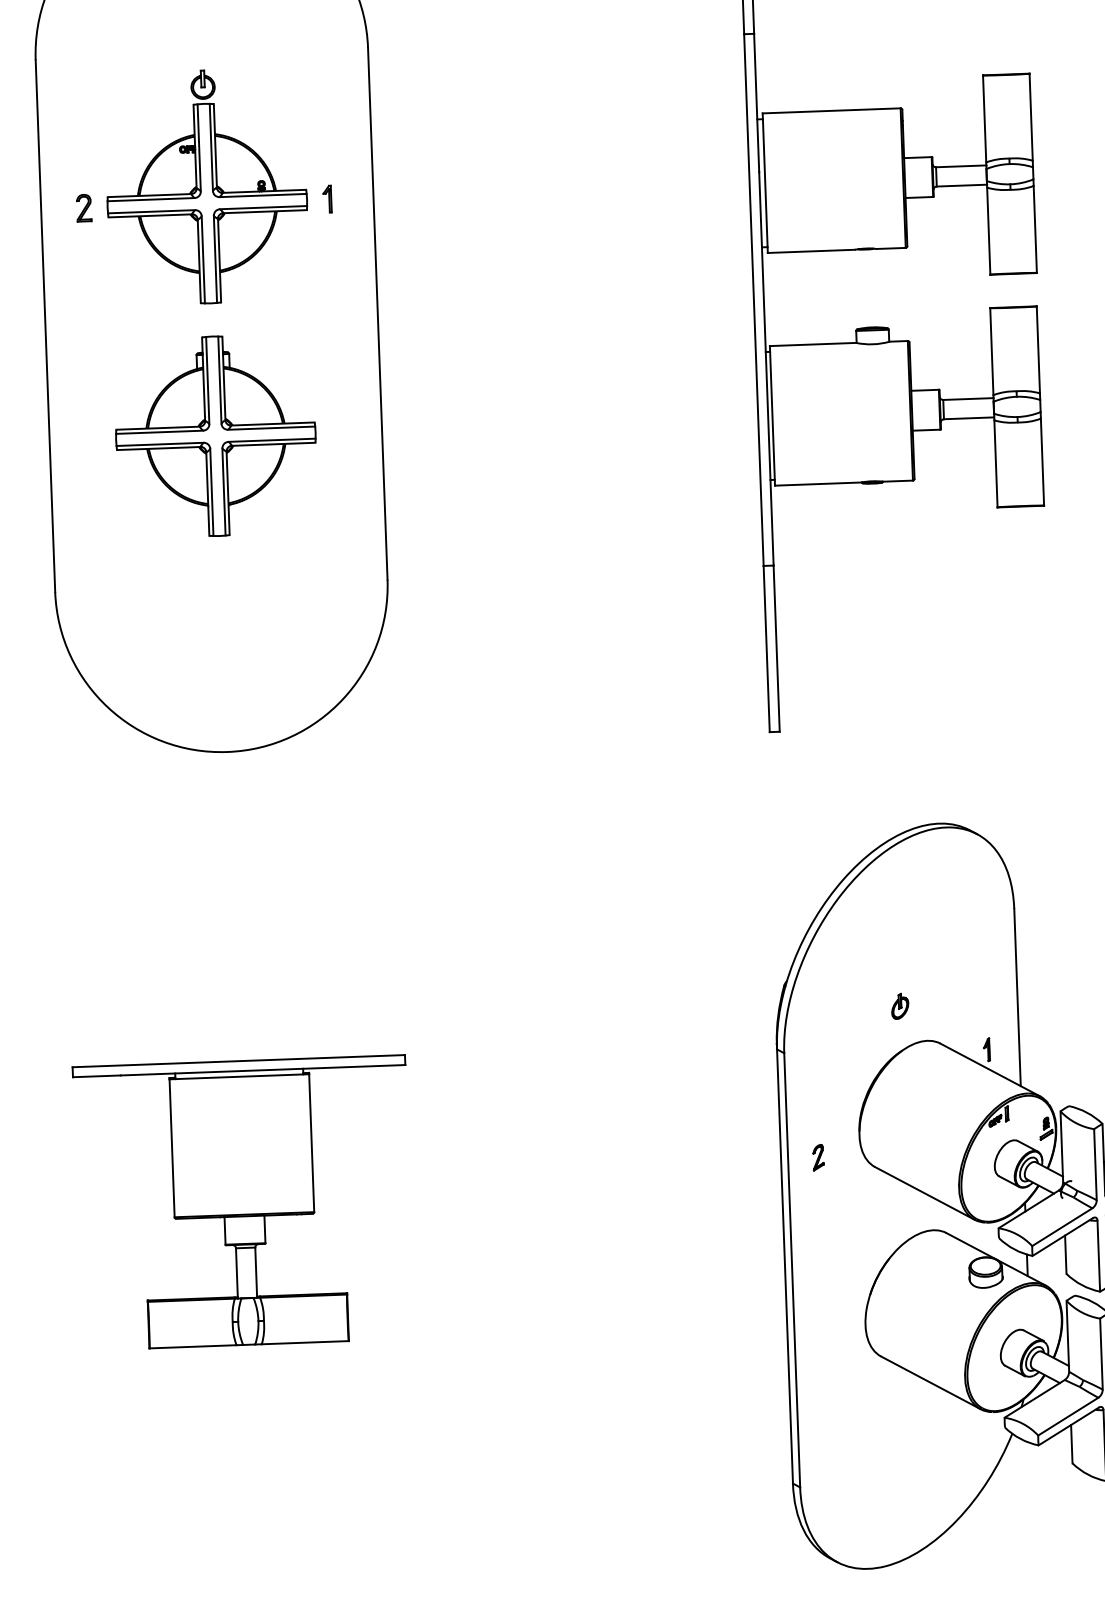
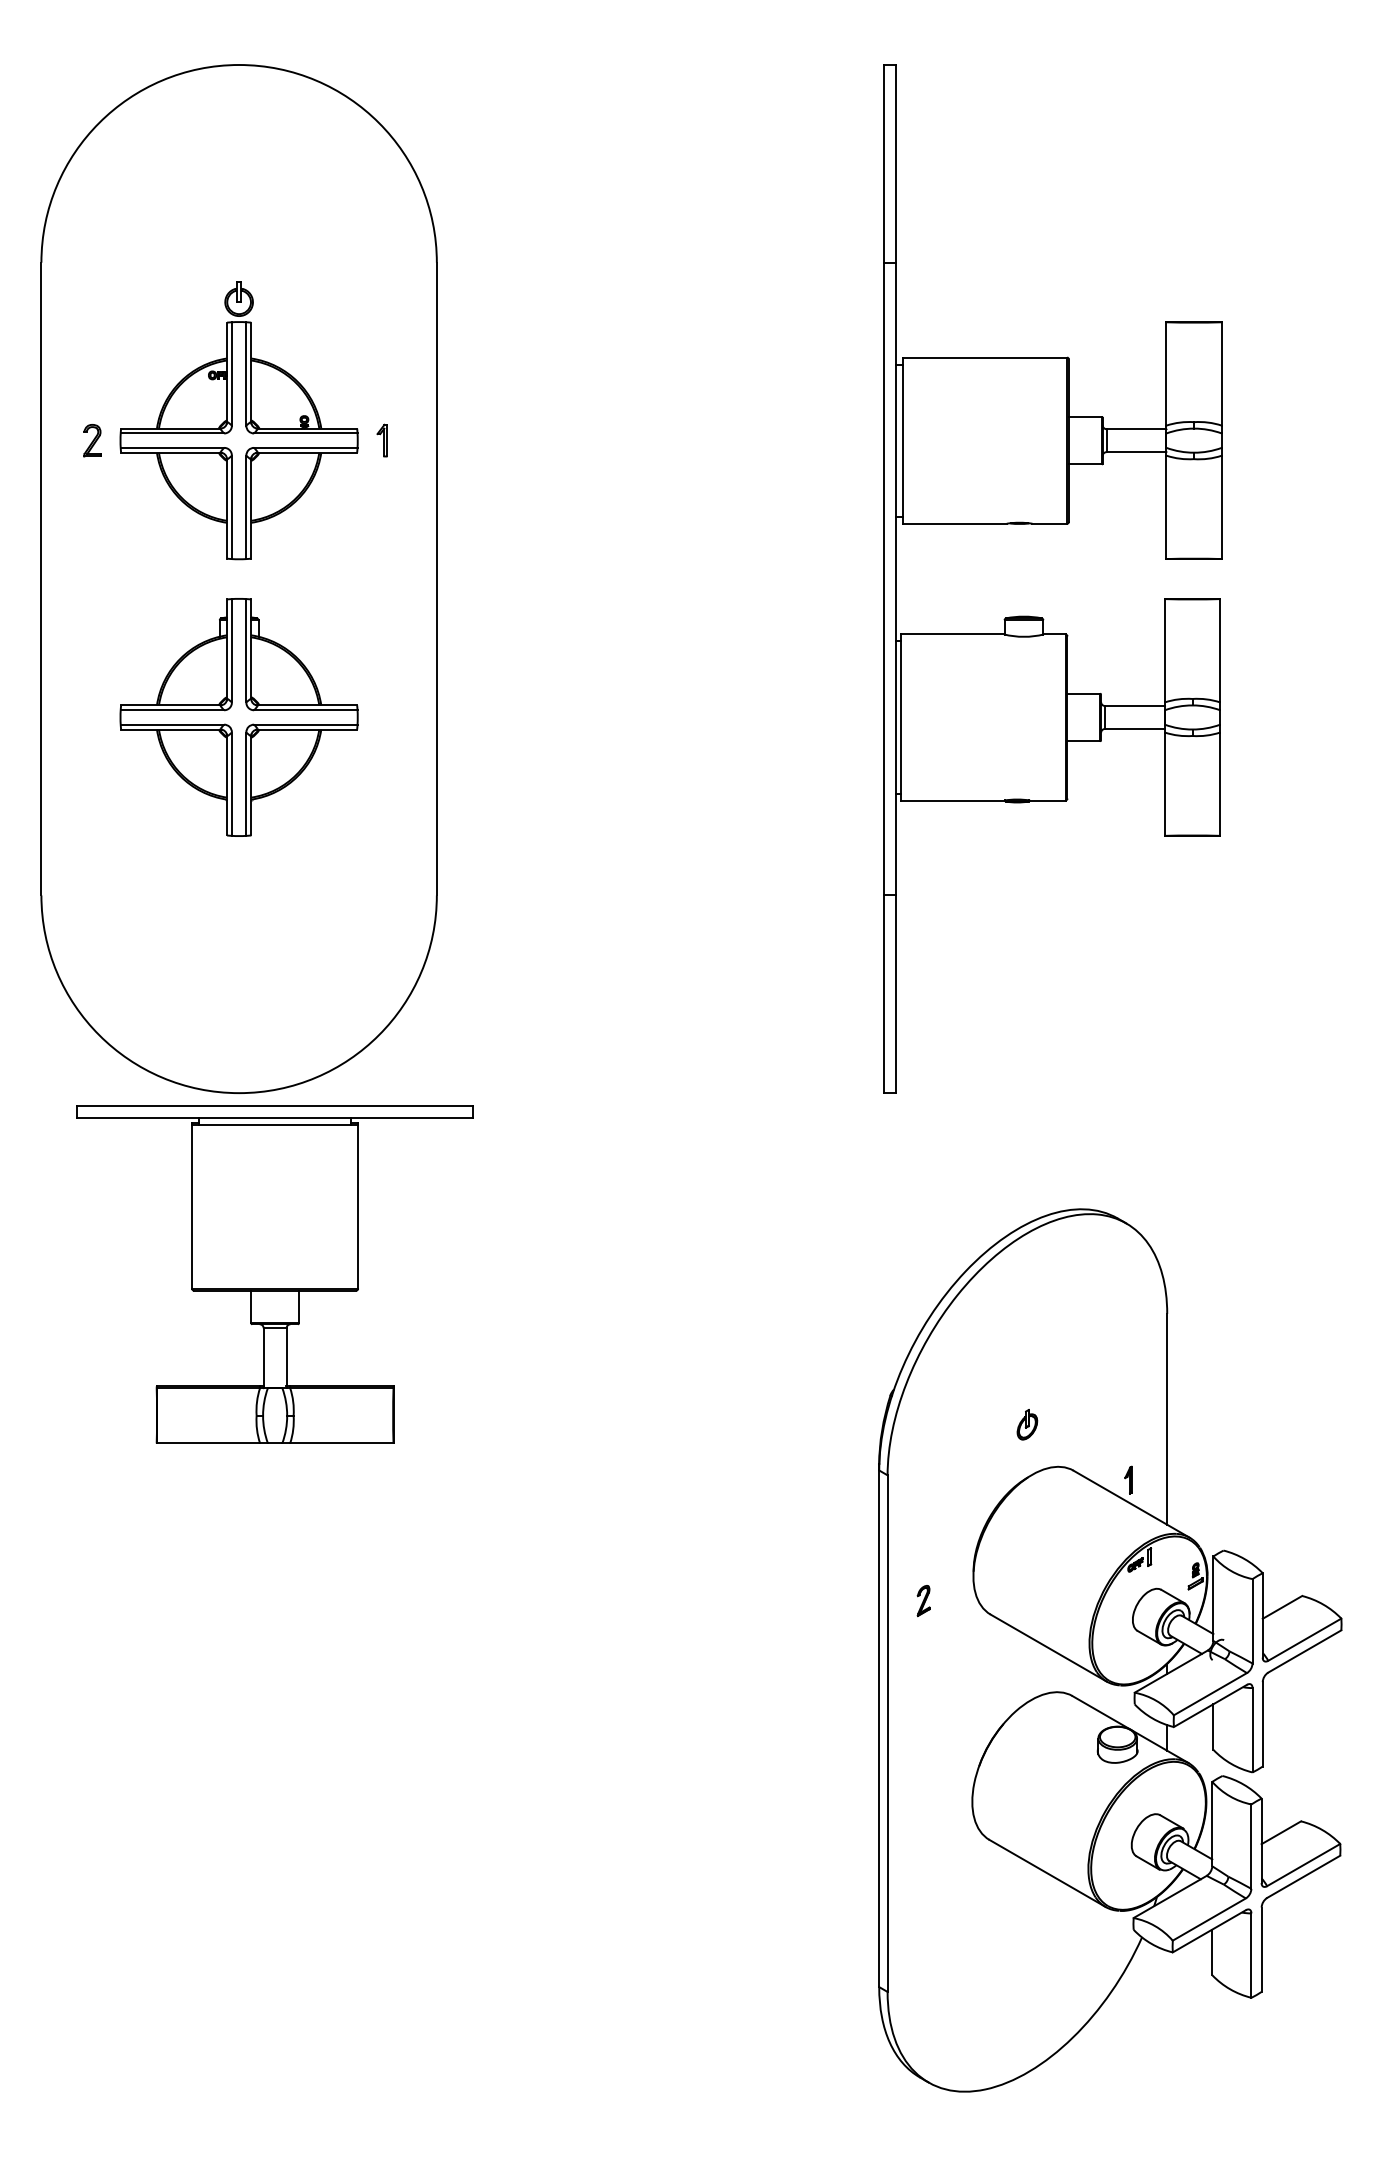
part: (243, 1202) -> (274, 1274), moved

